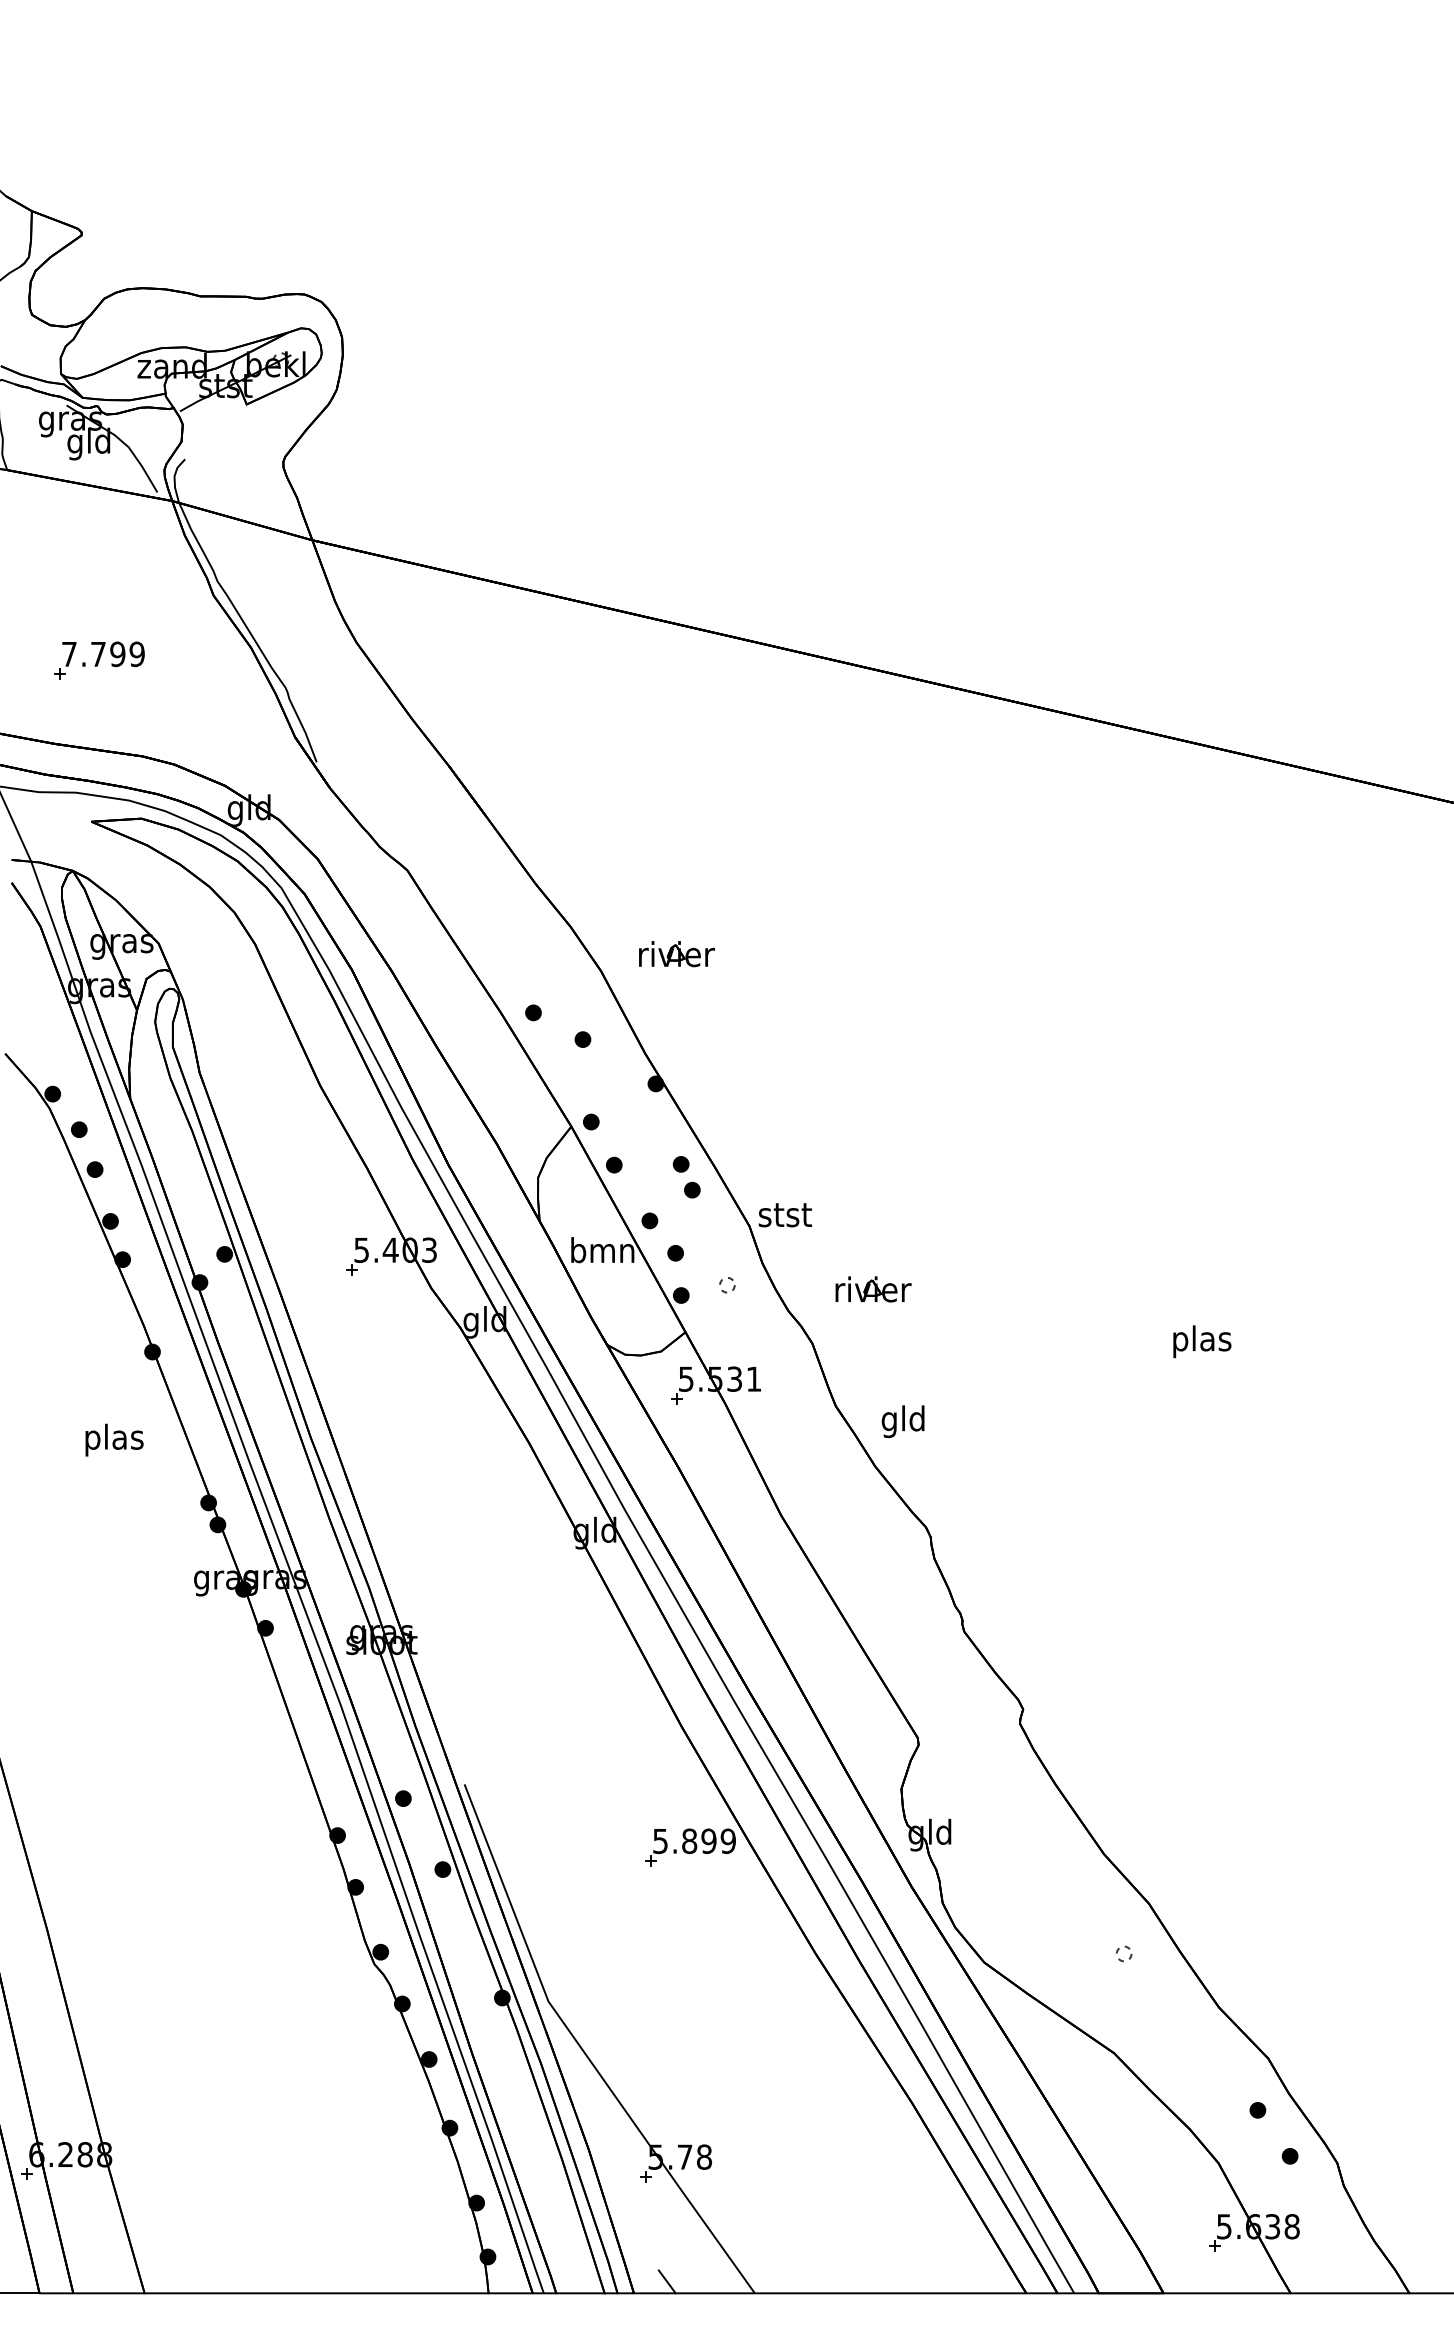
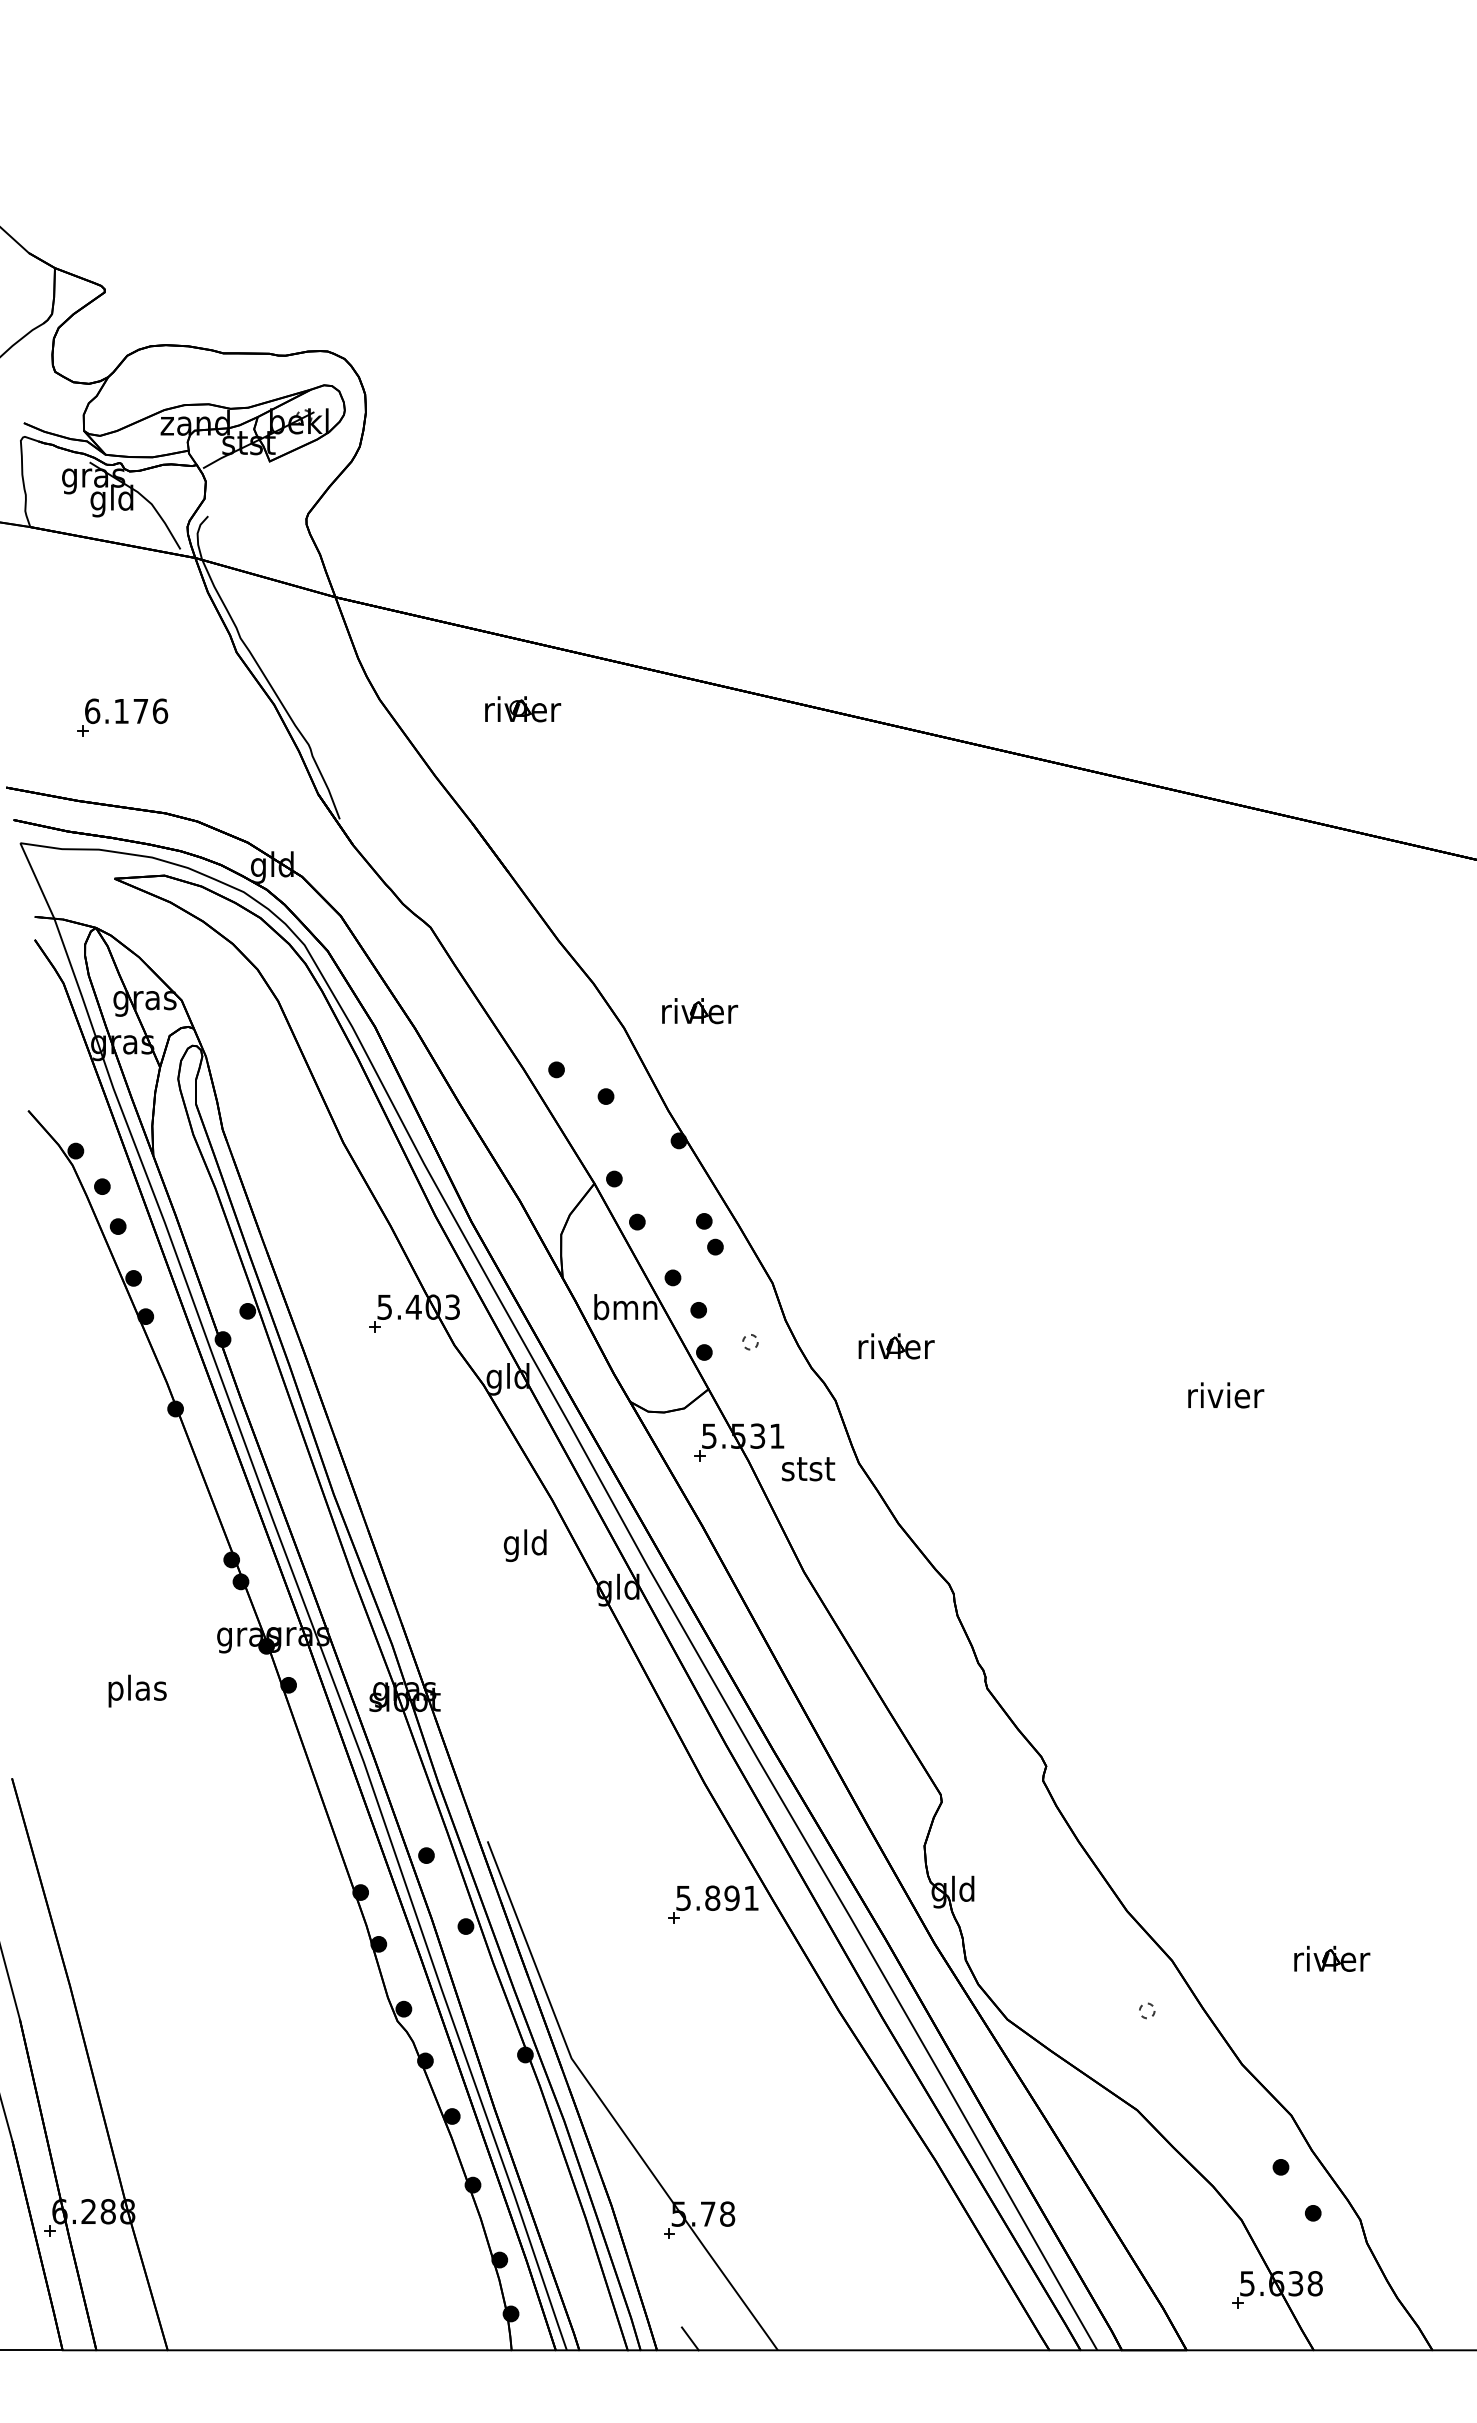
part: (500, 652) -> (523, 709), added
text: (103, 654) -> (126, 711), 7.799 -> 6.176
text: (785, 1215) -> (808, 1469), moved
text: (1203, 1341) -> (1226, 1398), plas -> rivier
text: (902, 1421) -> (524, 1545), moved
text: (114, 1439) -> (137, 1690), moved
text: (728, 1840) -> (751, 1897), 5.899 -> 5.891
part: (1309, 1901) -> (1332, 1958), added

